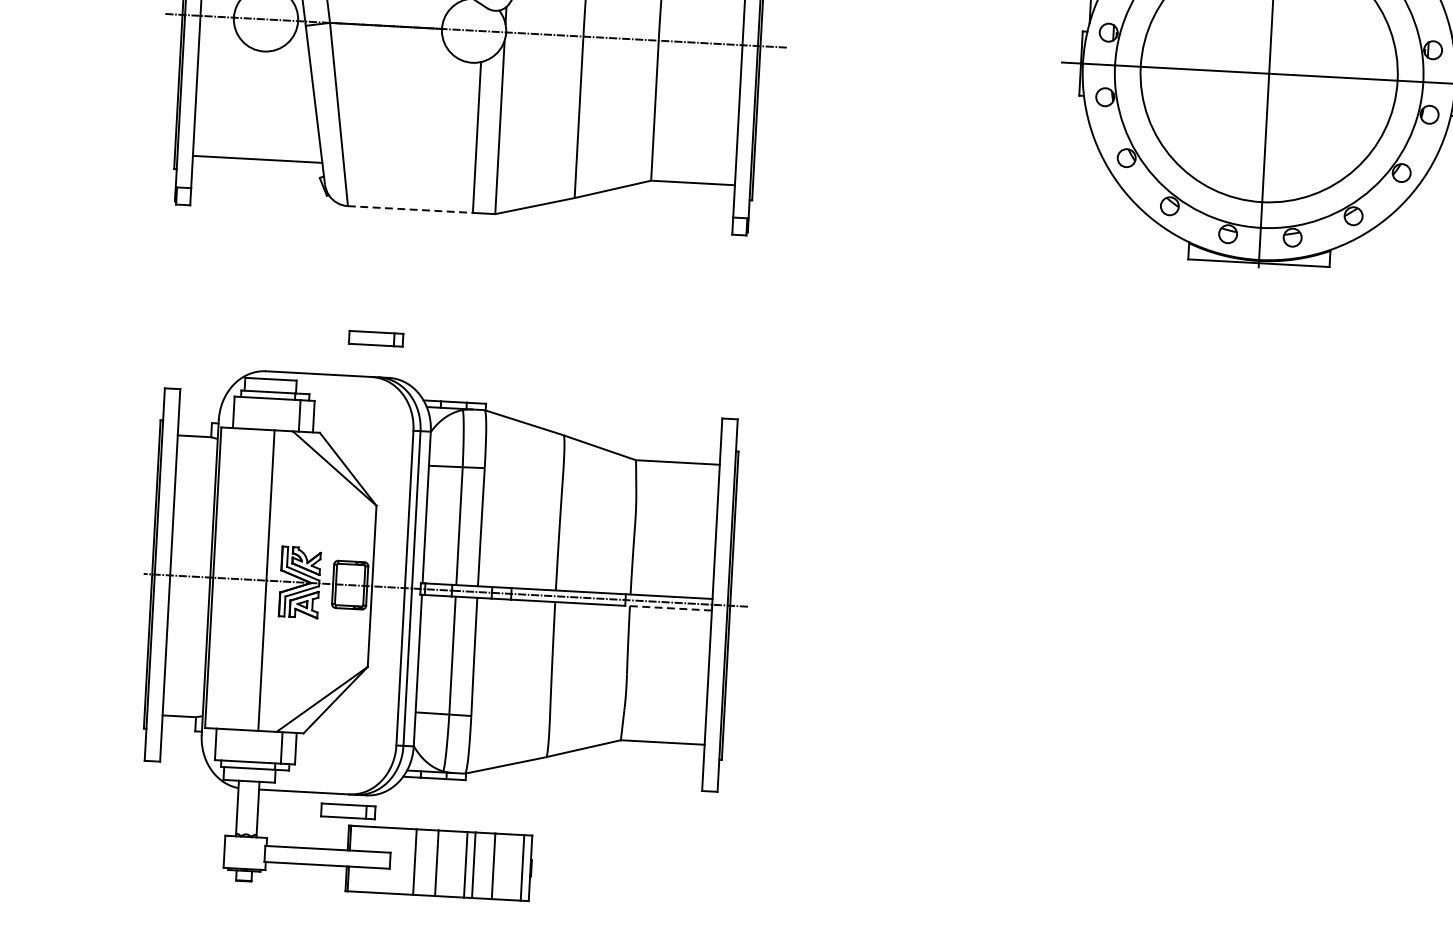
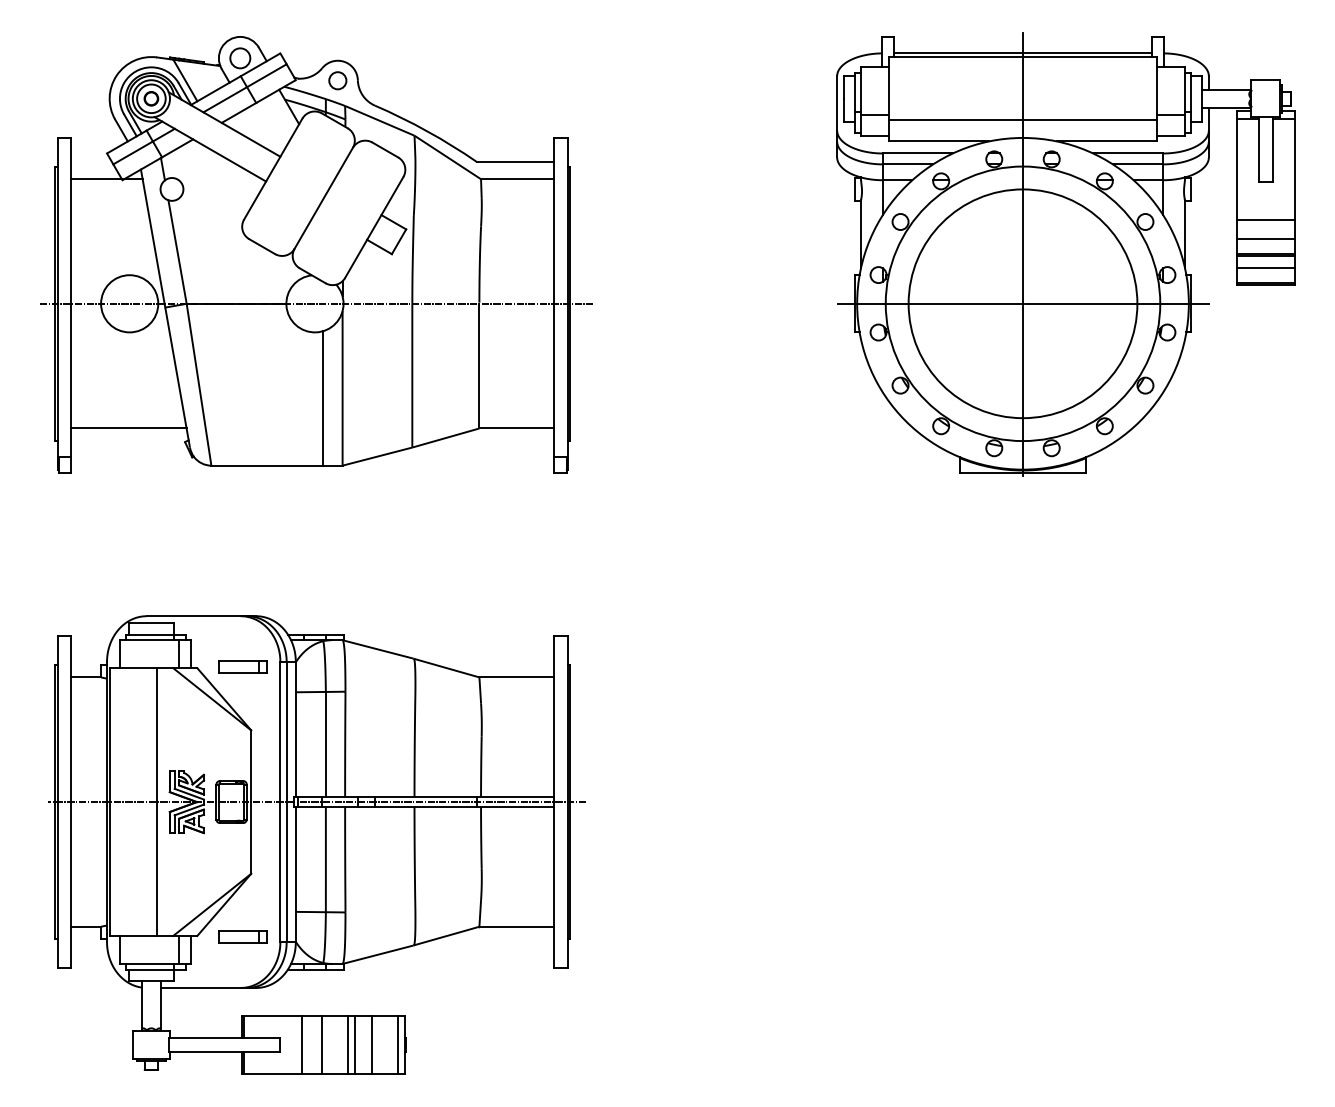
line: (410, 209) -> (267, 465), dashed -> solid
part: (375, 338) -> (242, 666), moved
line: (668, 608) -> (515, 807), dashed -> solid
part: (347, 810) -> (242, 936), moved

